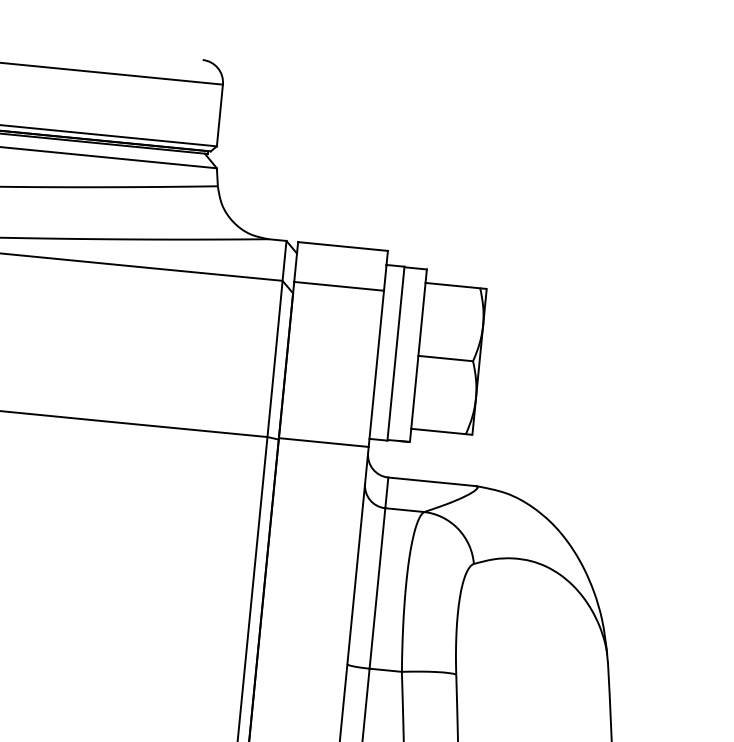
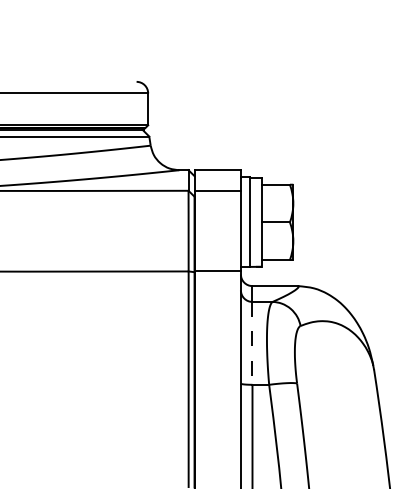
line: (377, 588) -> (252, 343), solid -> dashed

